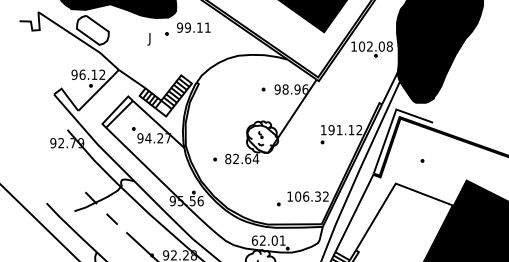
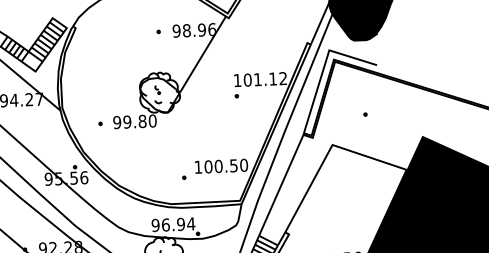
text: (331, 130) -> (247, 80), 191.12 -> 101.12
text: (242, 158) -> (135, 121), 82.64 -> 99.80
text: (316, 196) -> (231, 165), 106.32 -> 100.50
text: (268, 240) -> (173, 224), 62.01 -> 96.94

